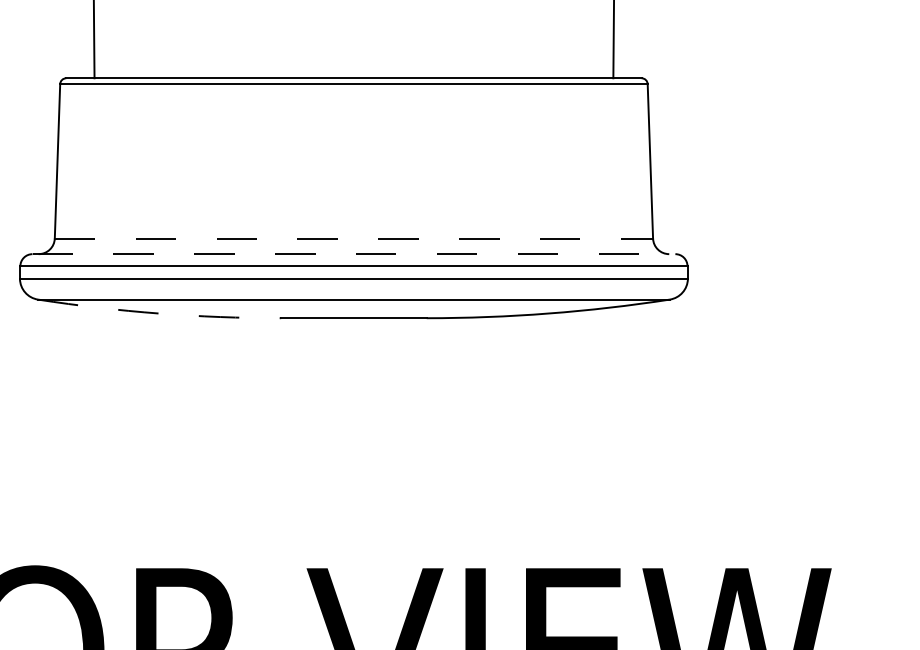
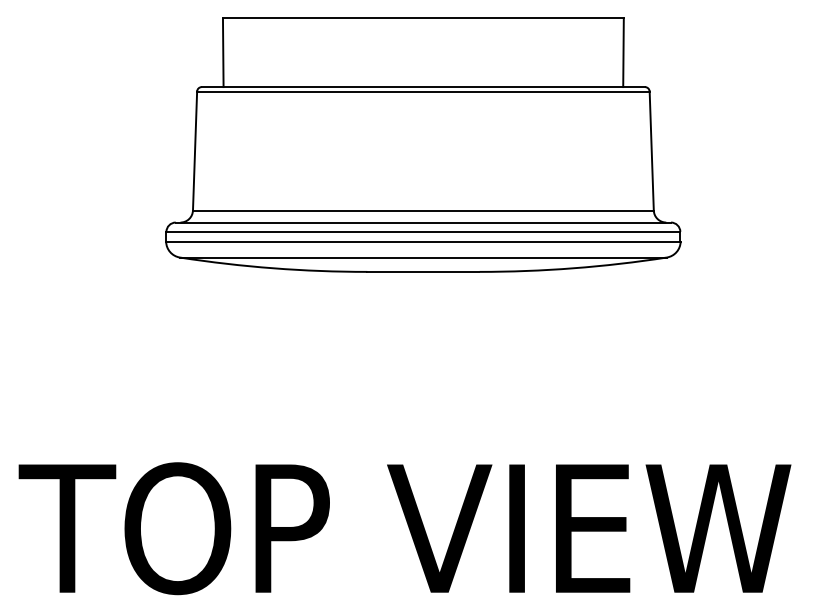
line: (354, 238) -> (423, 210), dashed -> solid
line: (354, 254) -> (423, 222), dashed -> solid
arc: (159, 313) -> (273, 268), dashed -> solid

